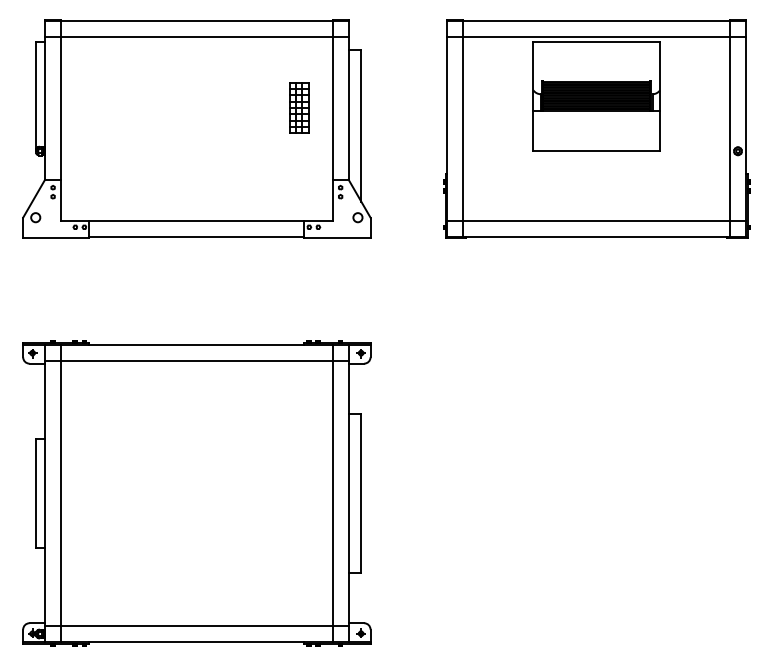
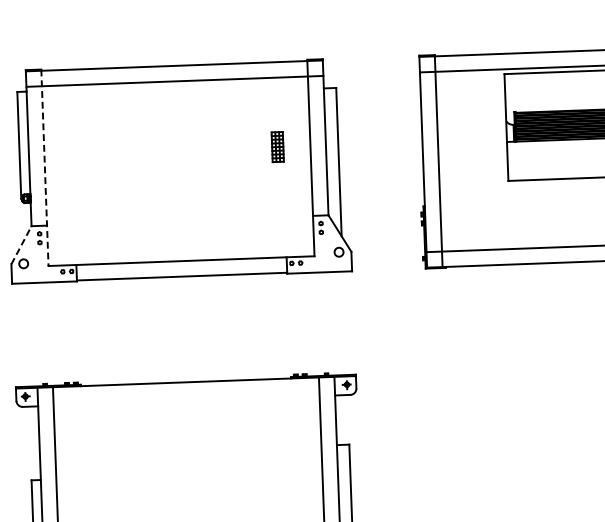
part: (299, 107) -> (277, 146), size x0.6
line: (60, 120) -> (44, 167), solid -> dashed
line: (34, 198) -> (21, 245), solid -> dashed
line: (196, 360) -> (186, 397), removed

